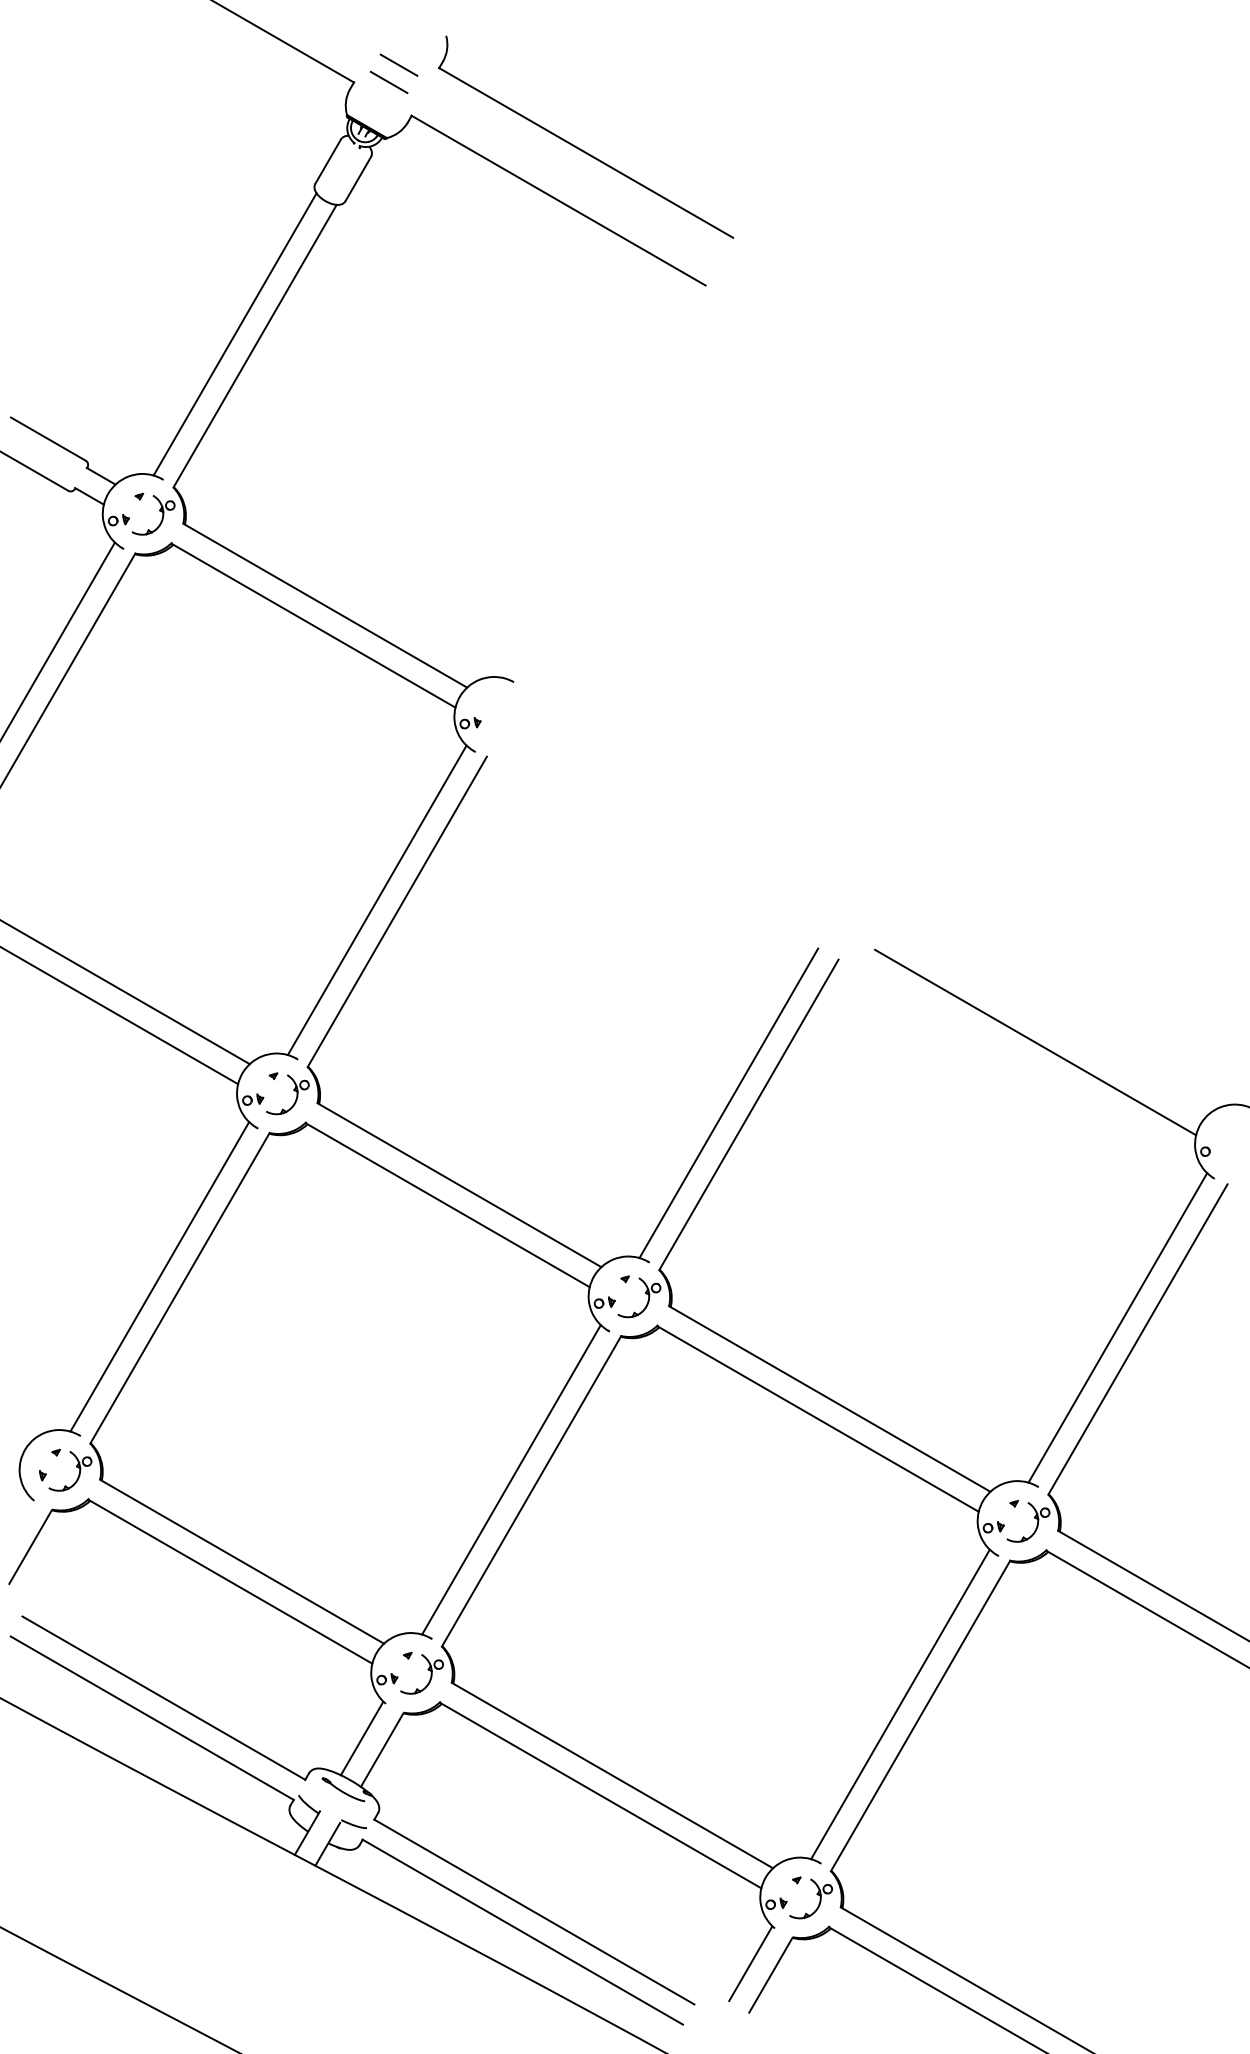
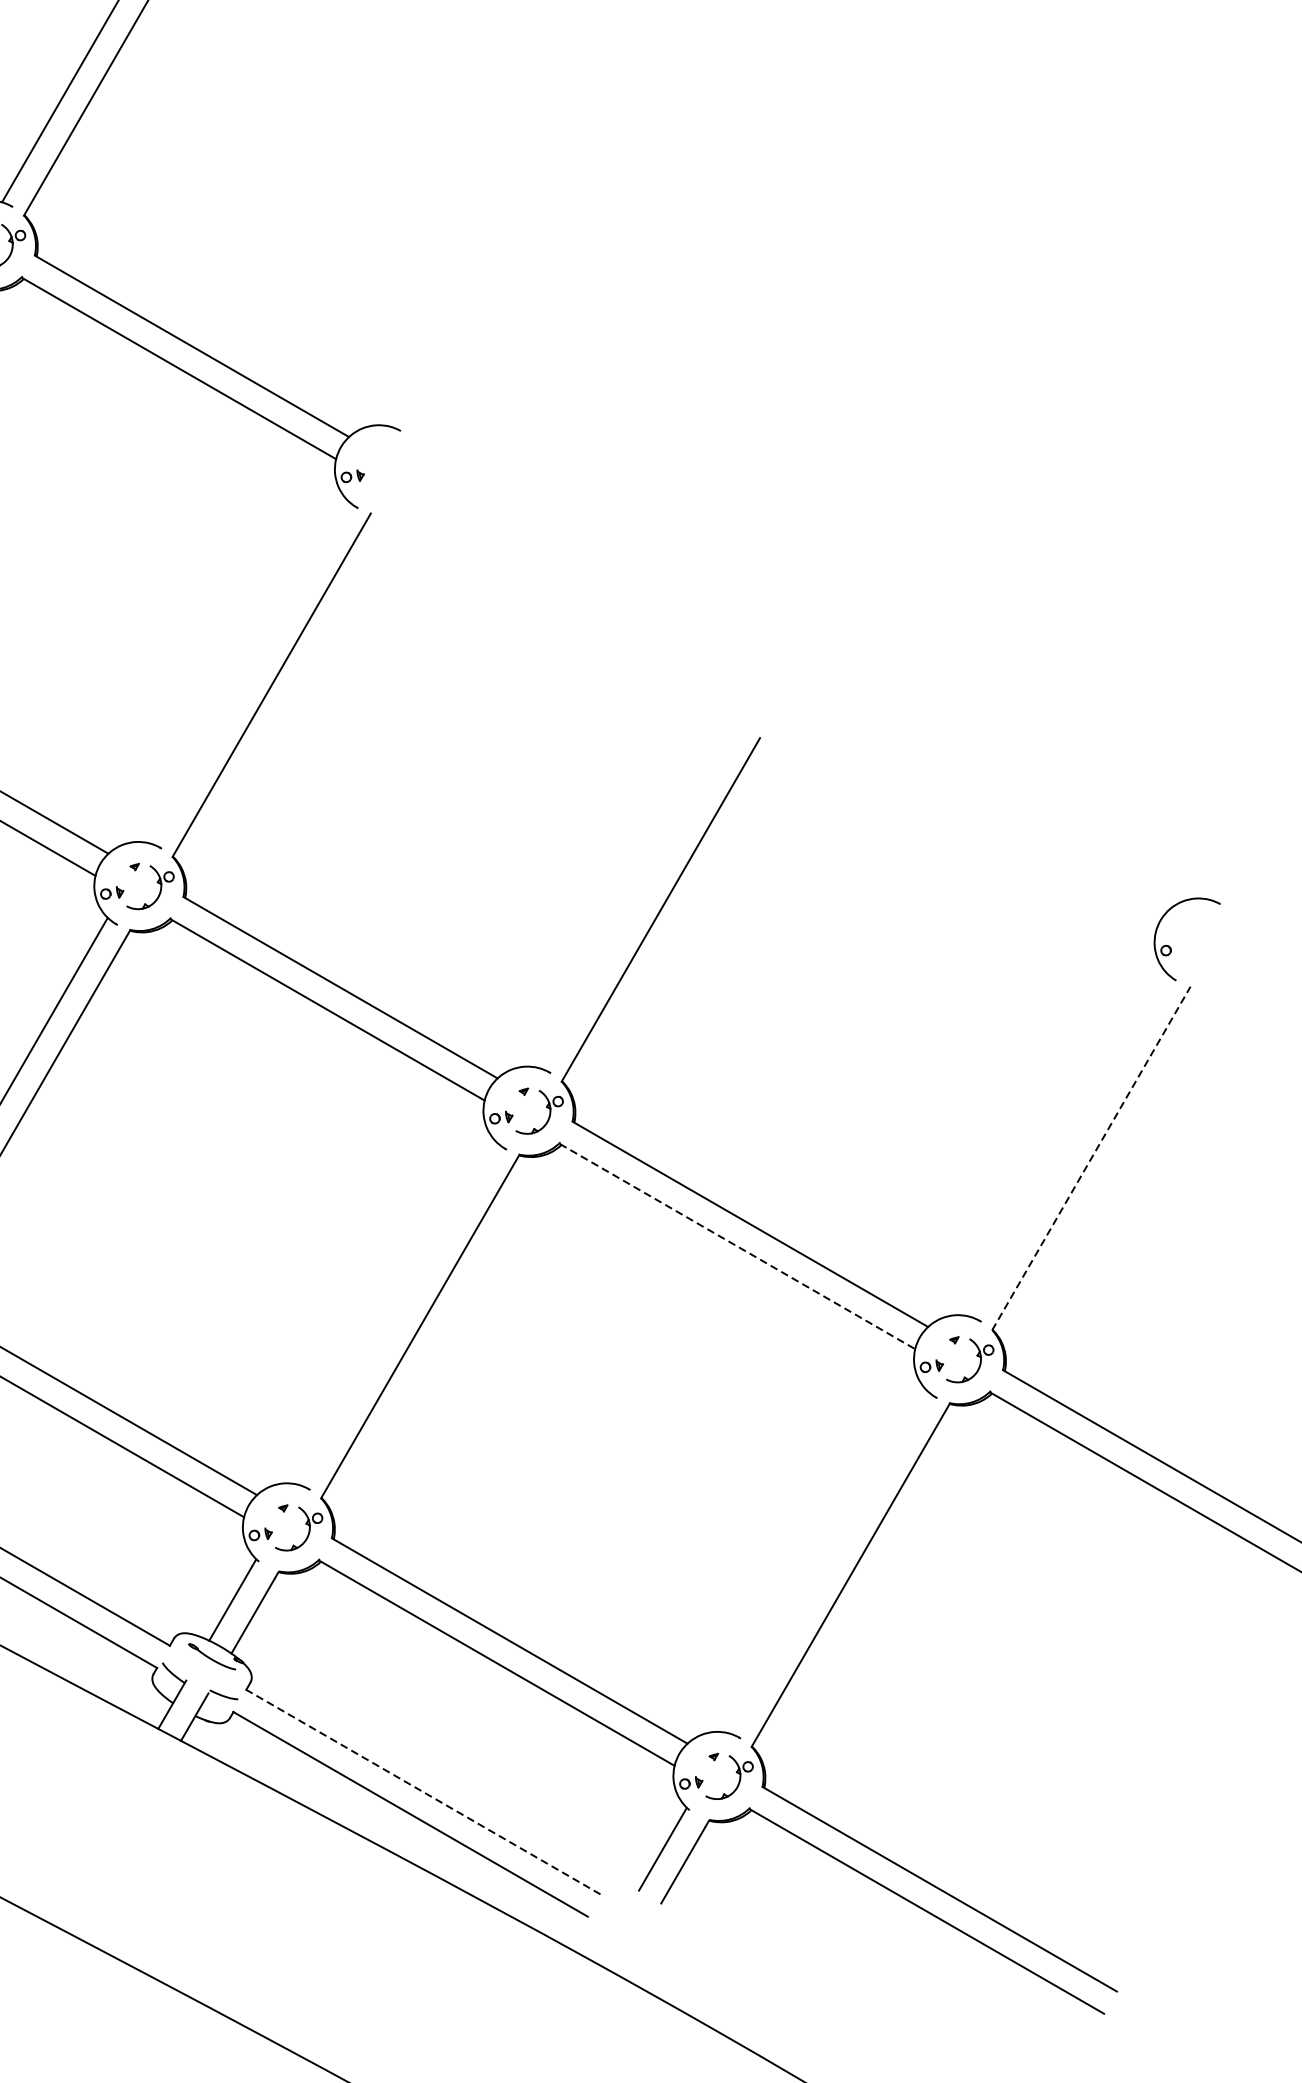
line: (376, 900) -> (248, 672), removed
line: (1035, 1042) -> (978, 829), removed
line: (728, 1103) -> (638, 897), removed
line: (1117, 1327) -> (1068, 1145), removed
line: (1138, 1339) -> (1091, 1158), solid -> dashed
line: (818, 1419) -> (737, 1247), solid -> dashed
line: (511, 1479) -> (398, 1313), removed
line: (900, 1704) -> (828, 1562), removed
line: (534, 1912) -> (423, 1792), solid -> dashed

